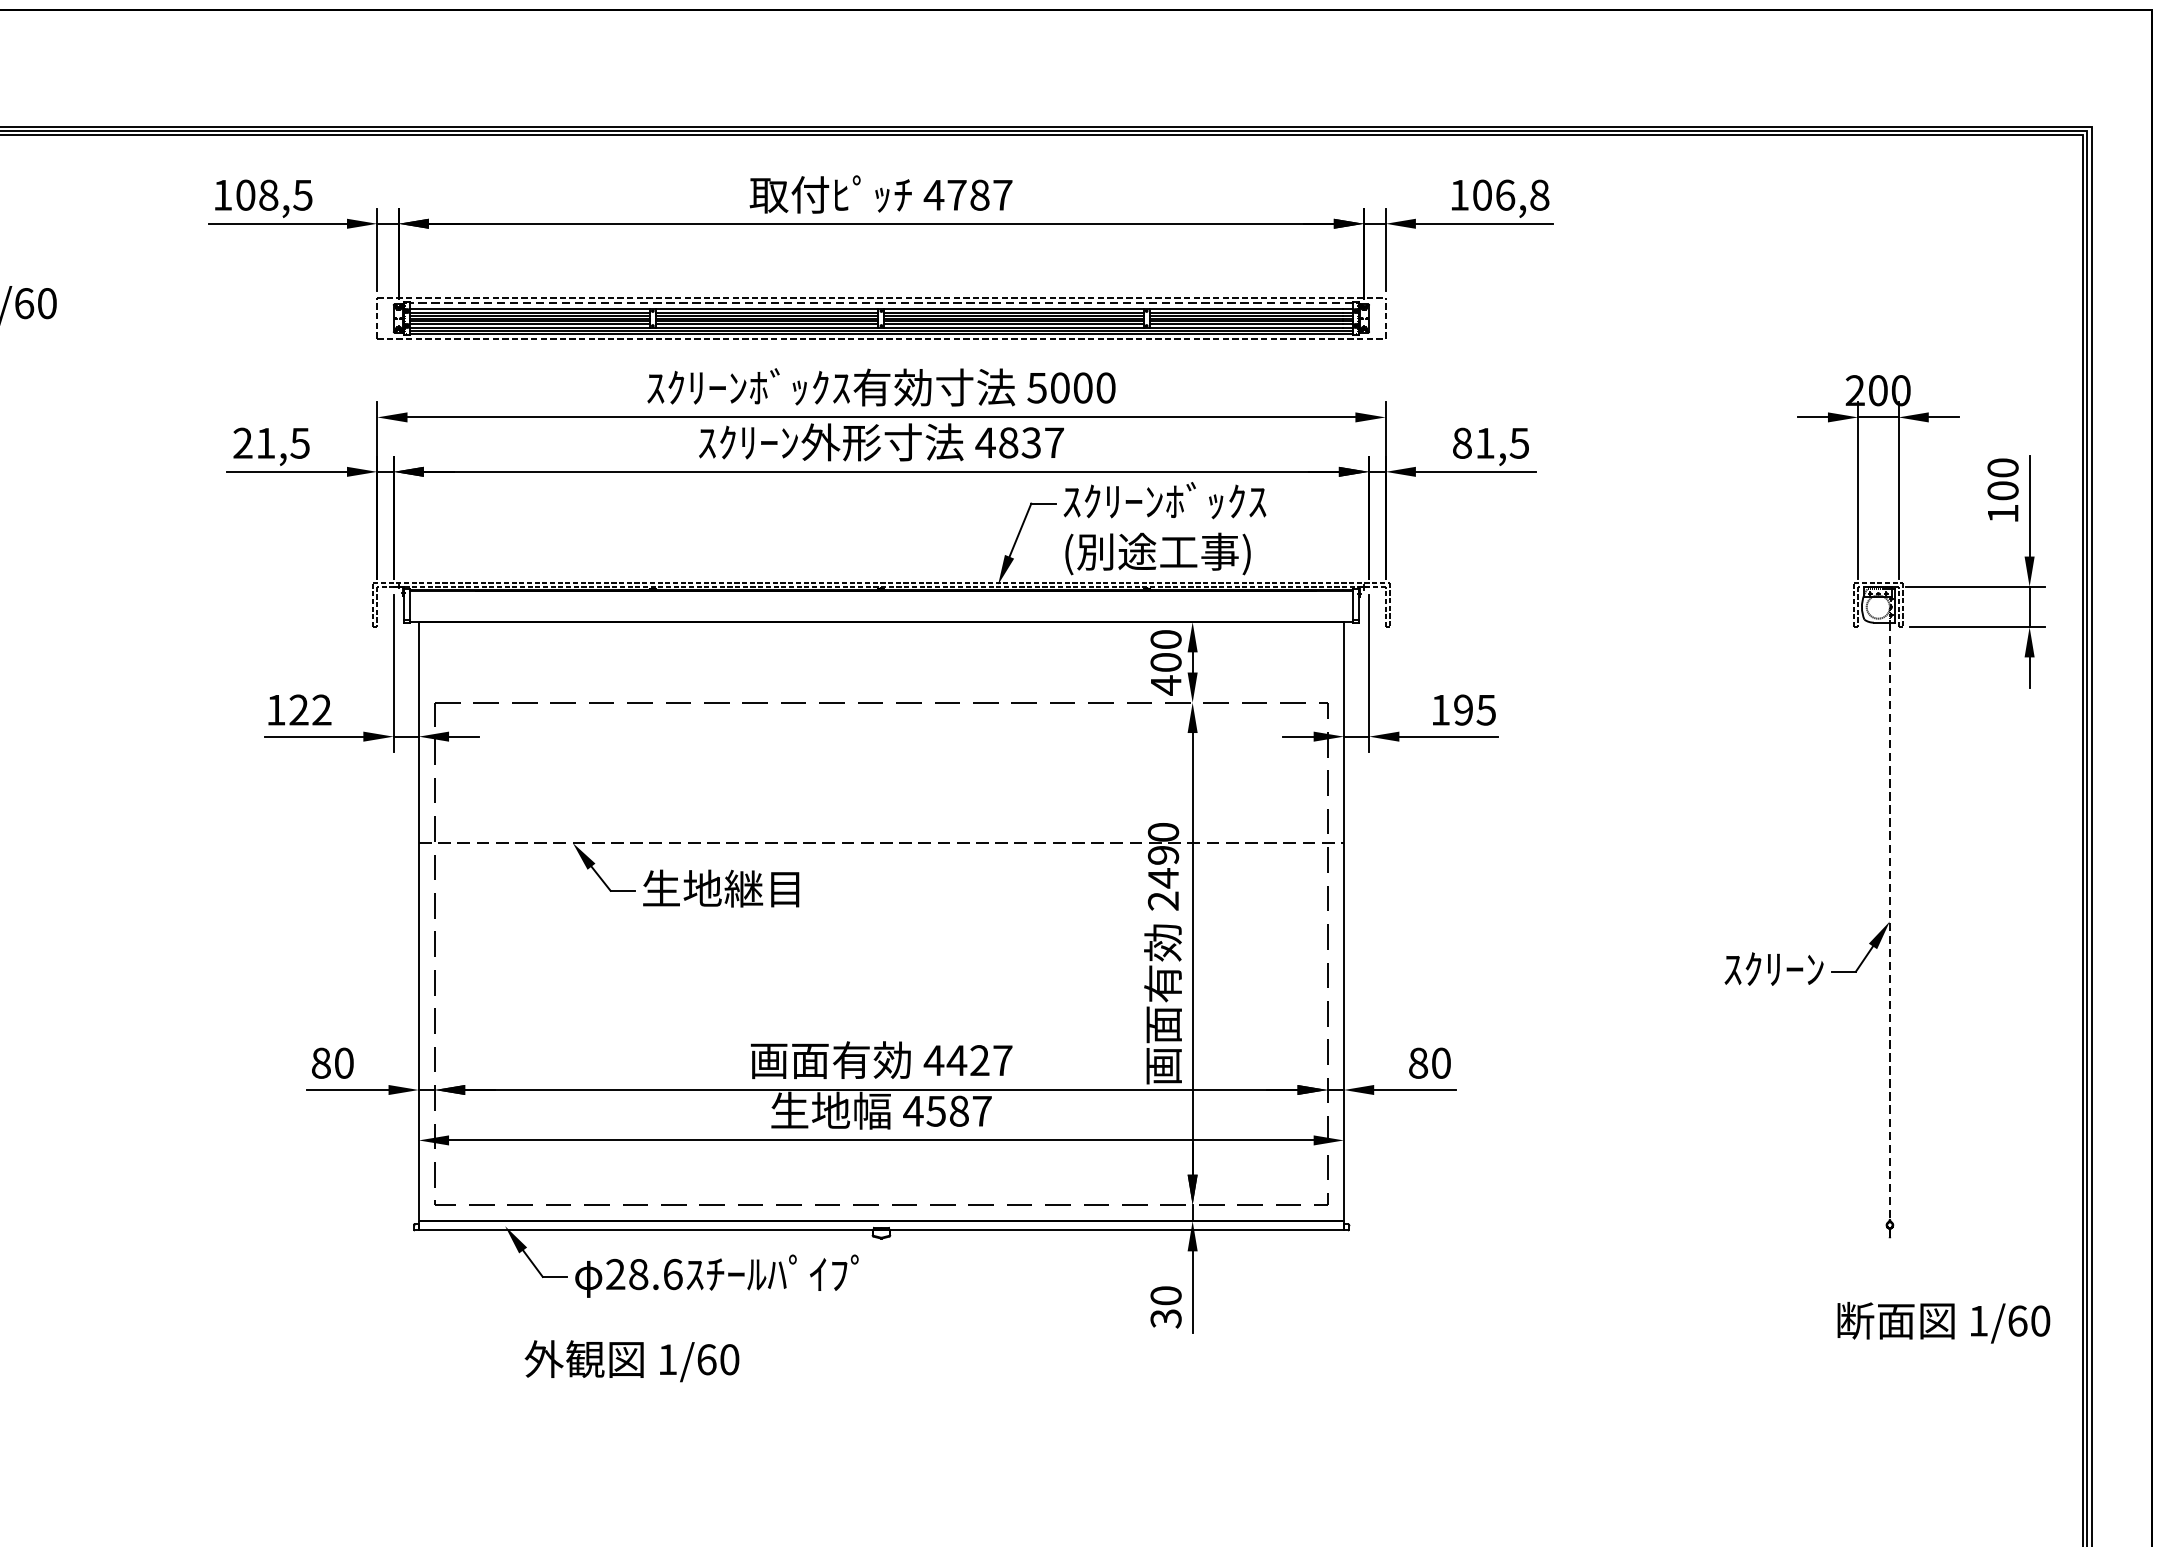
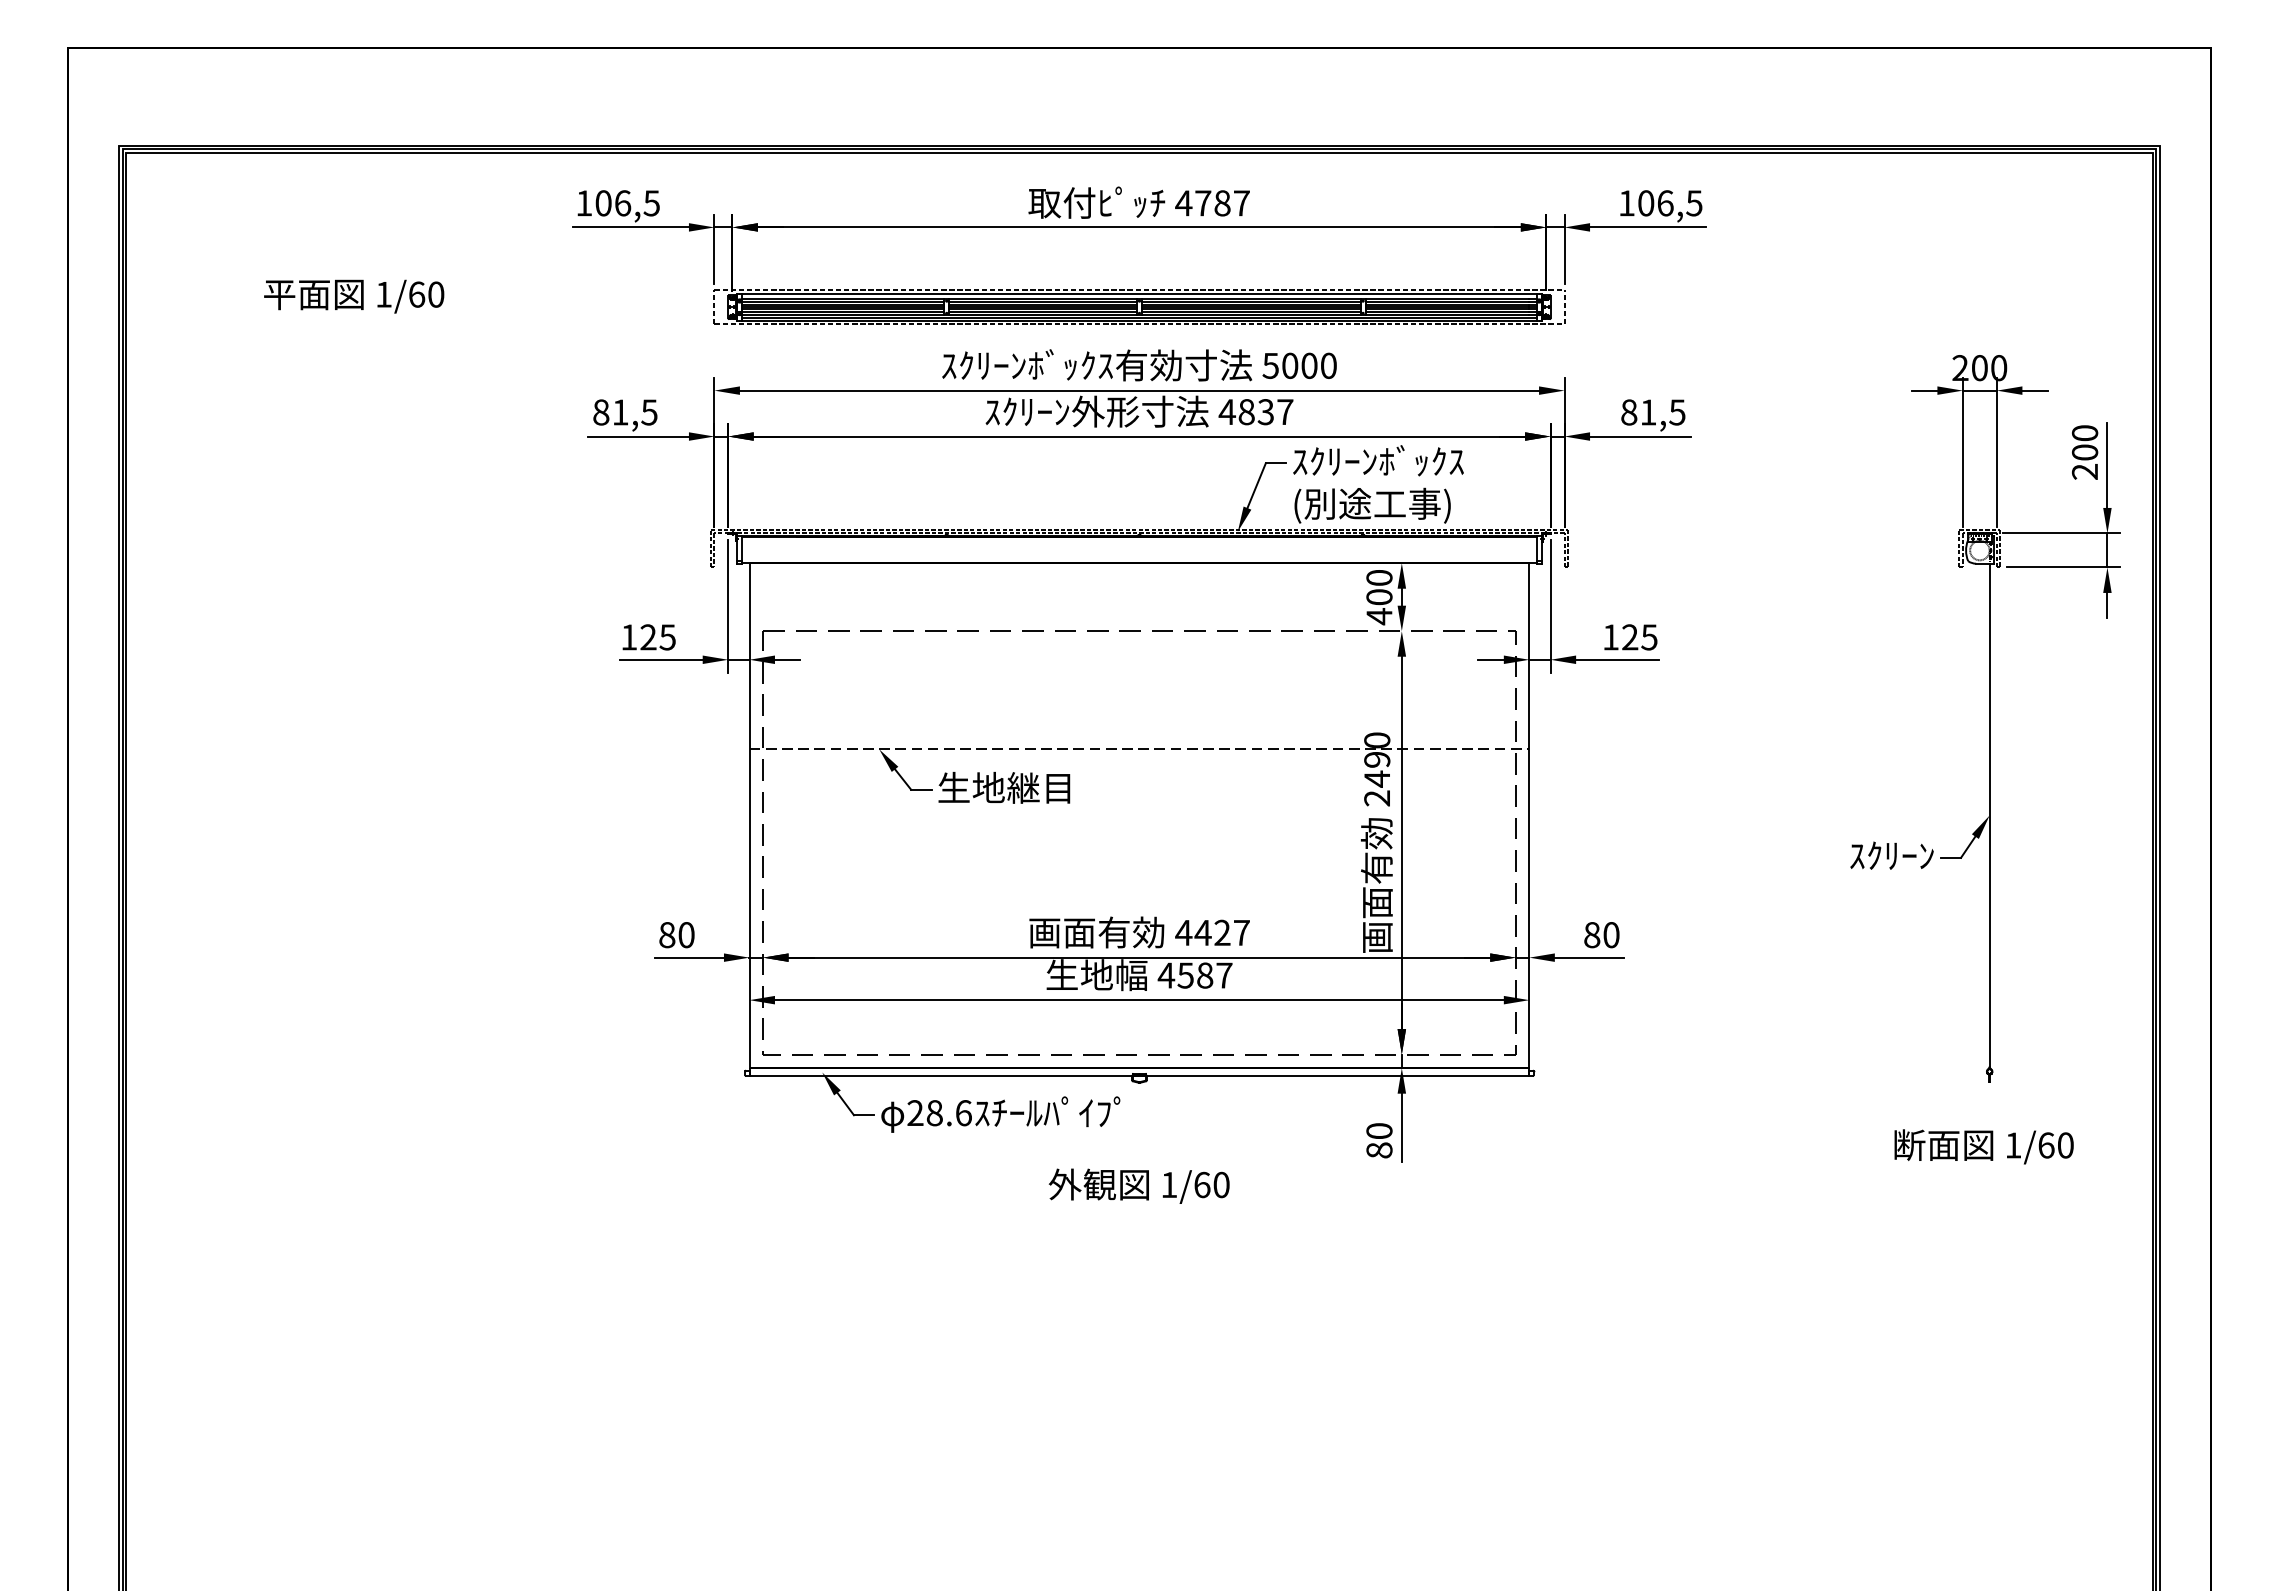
text: (269, 195) -> (623, 203), 108,5 -> 106,5
text: (1539, 195) -> (1694, 203), 106,8 -> 106,5
line: (881, 303) -> (1139, 294), dashed -> solid
text: (243, 443) -> (601, 412), 21,5 -> 81,5
text: (2002, 513) -> (2084, 471), 100 -> 200
text: (321, 710) -> (667, 637), 122 -> 125
text: (1463, 710) -> (1630, 637), 195 -> 125
line: (1889, 921) -> (1989, 815), dashed -> solid
text: (1166, 1318) -> (1379, 1150), 30 -> 80
text: (1943, 1322) -> (1983, 1146), moved
text: (631, 1360) -> (1138, 1185), moved

